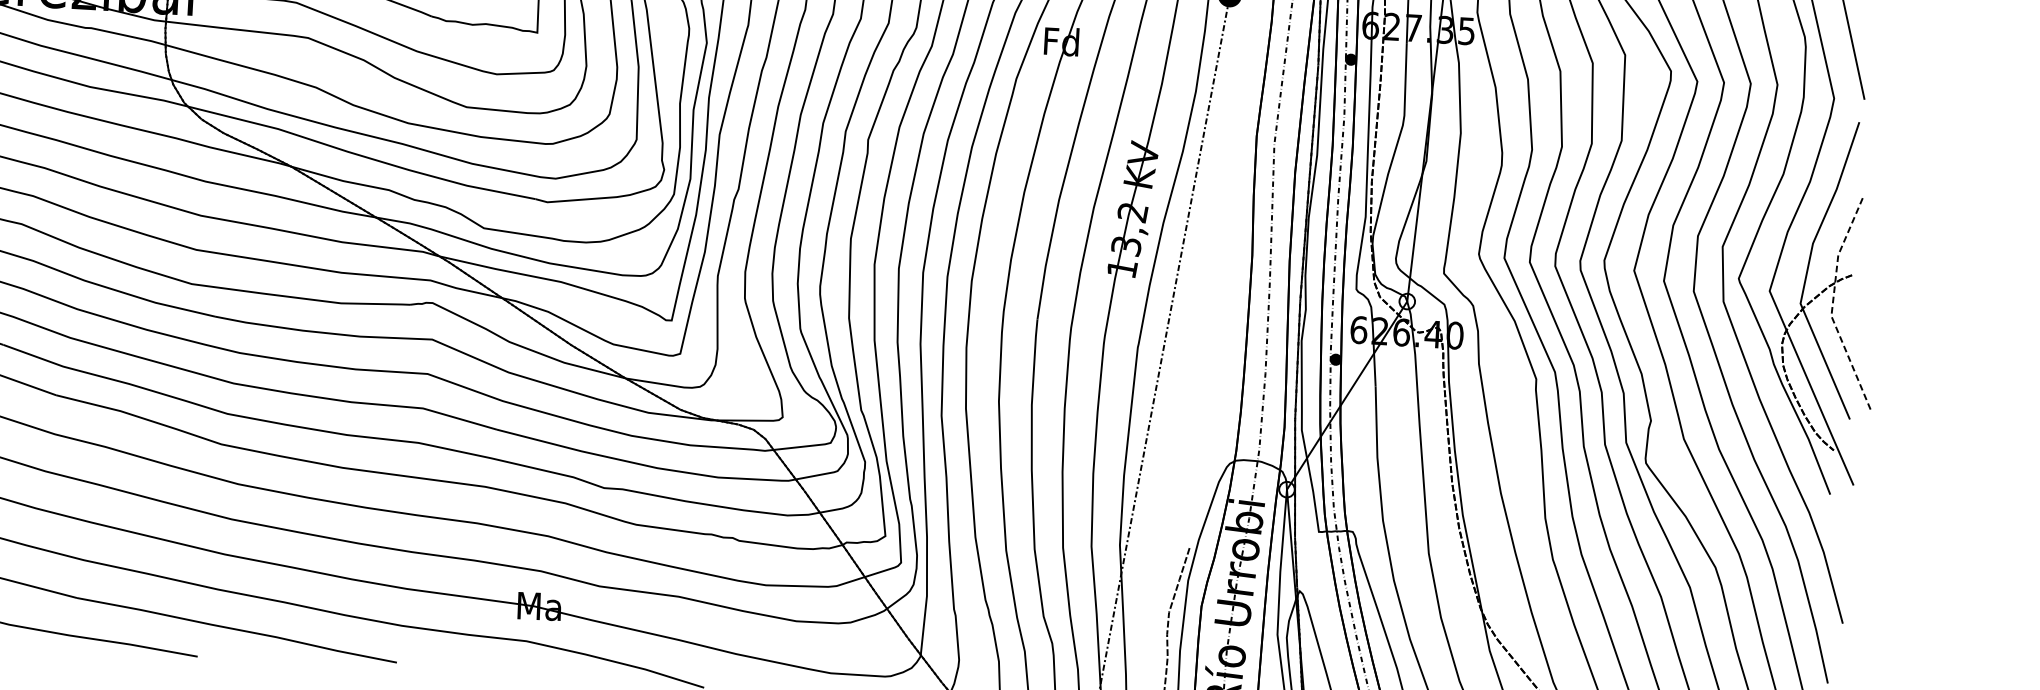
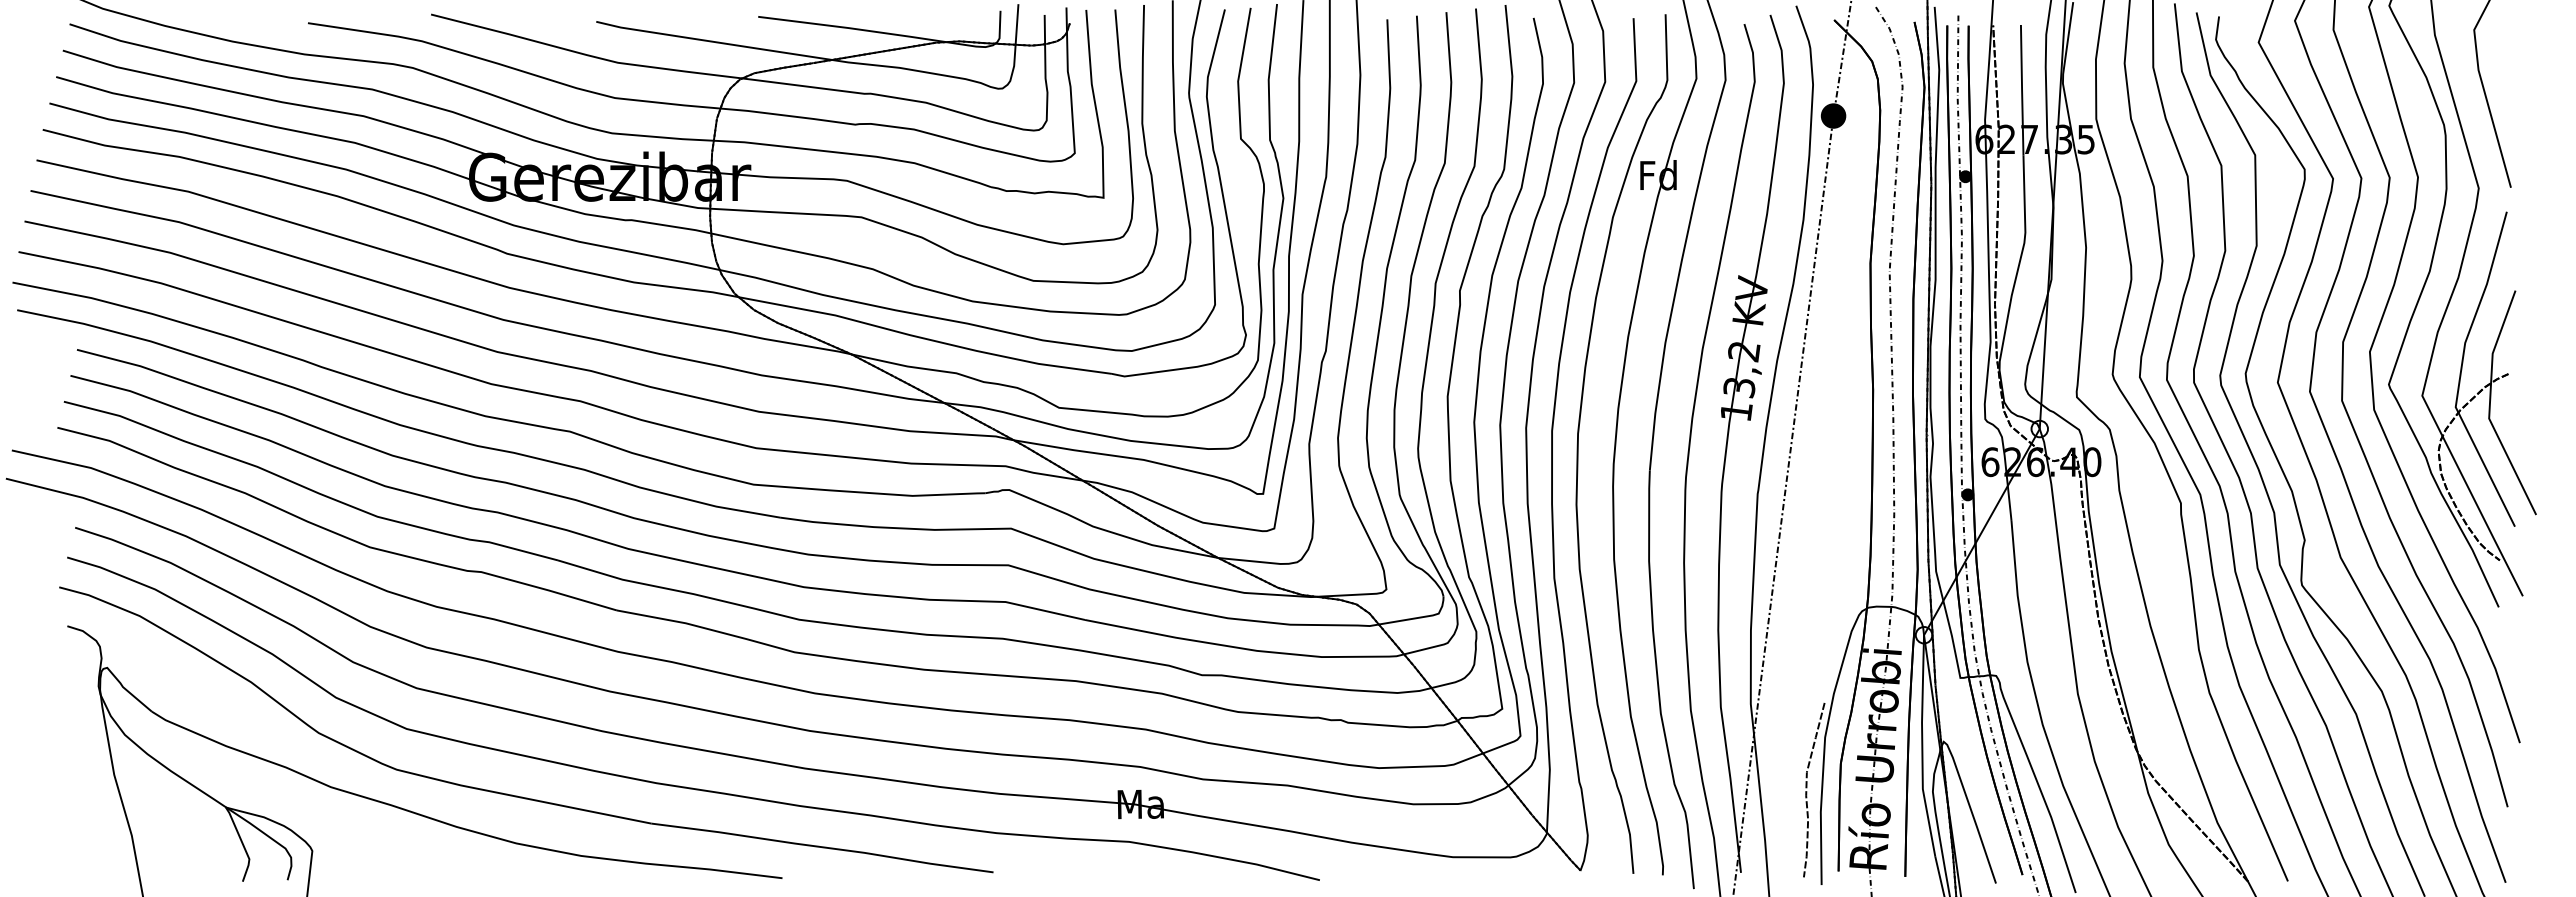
line: (1832, 303) -> (2489, 405), dashed -> solid

